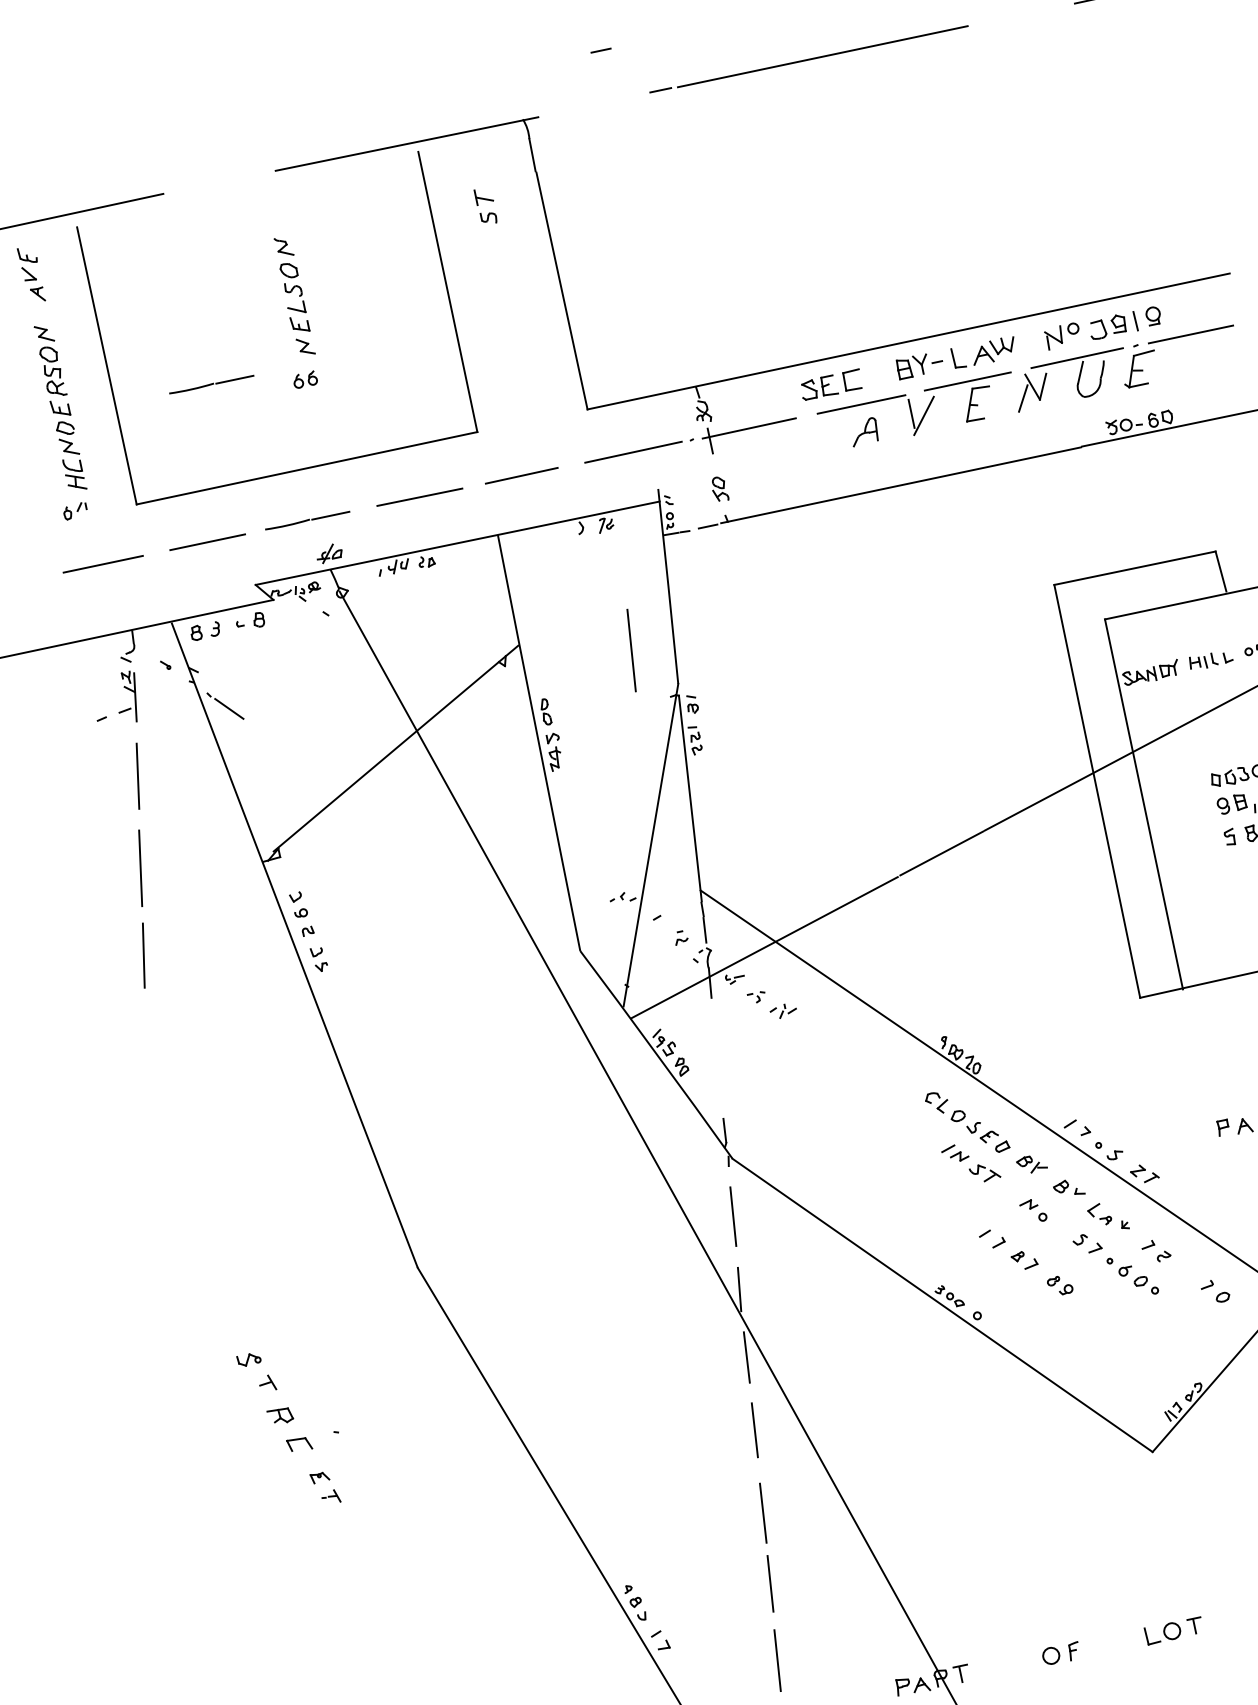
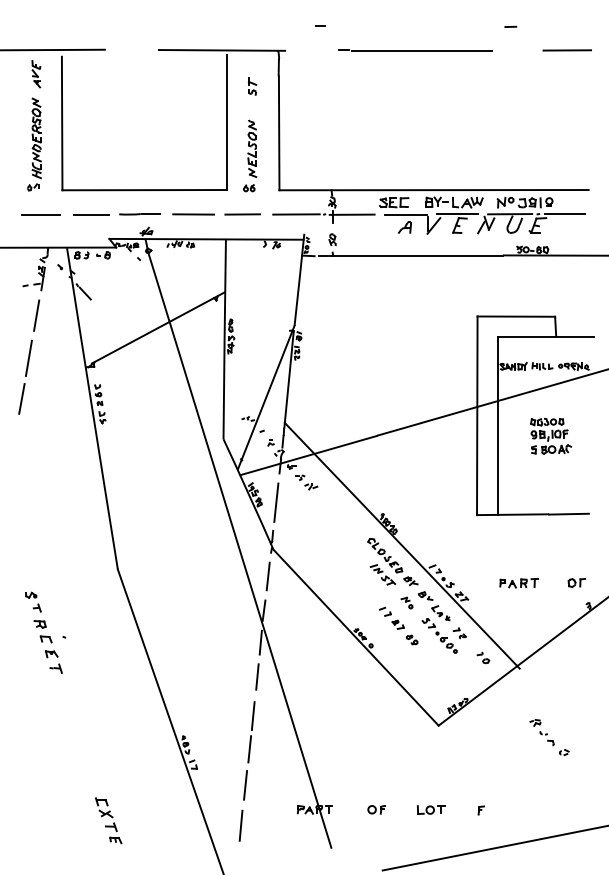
part: (293, 311) -> (250, 155), moved
line: (211, 385) -> (108, 142), removed
line: (631, 650) -> (276, 502), moved
part: (324, 1487) -> (53, 661), size x1.43

